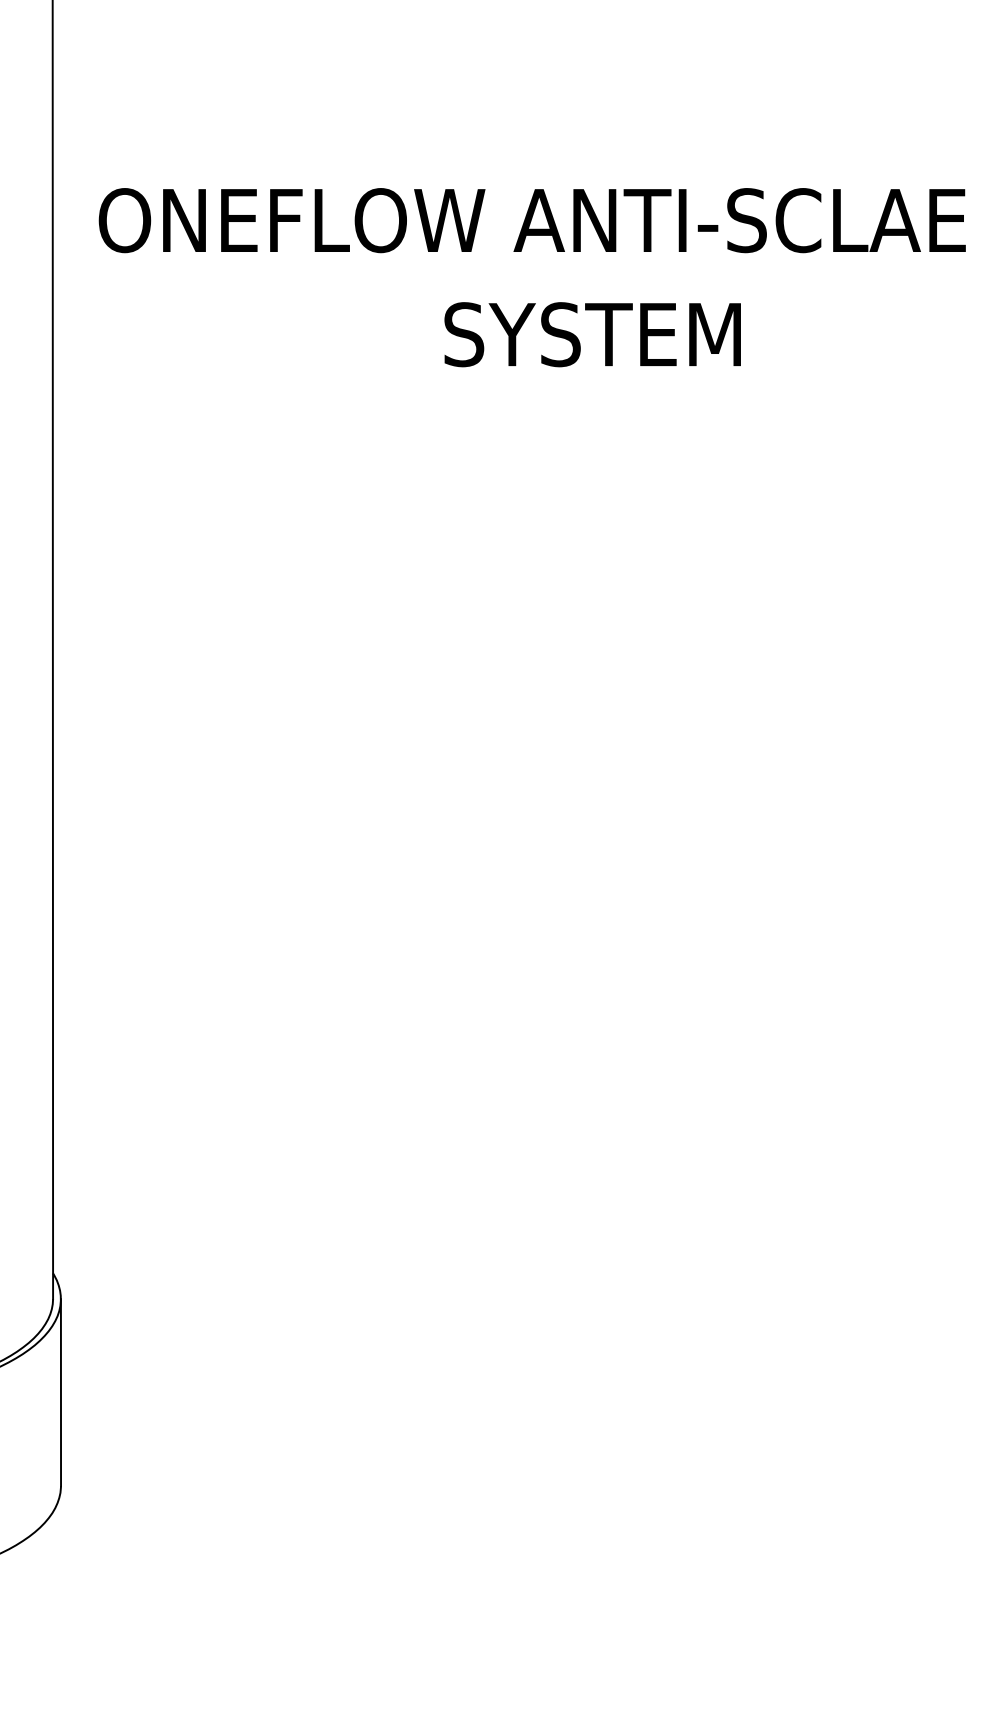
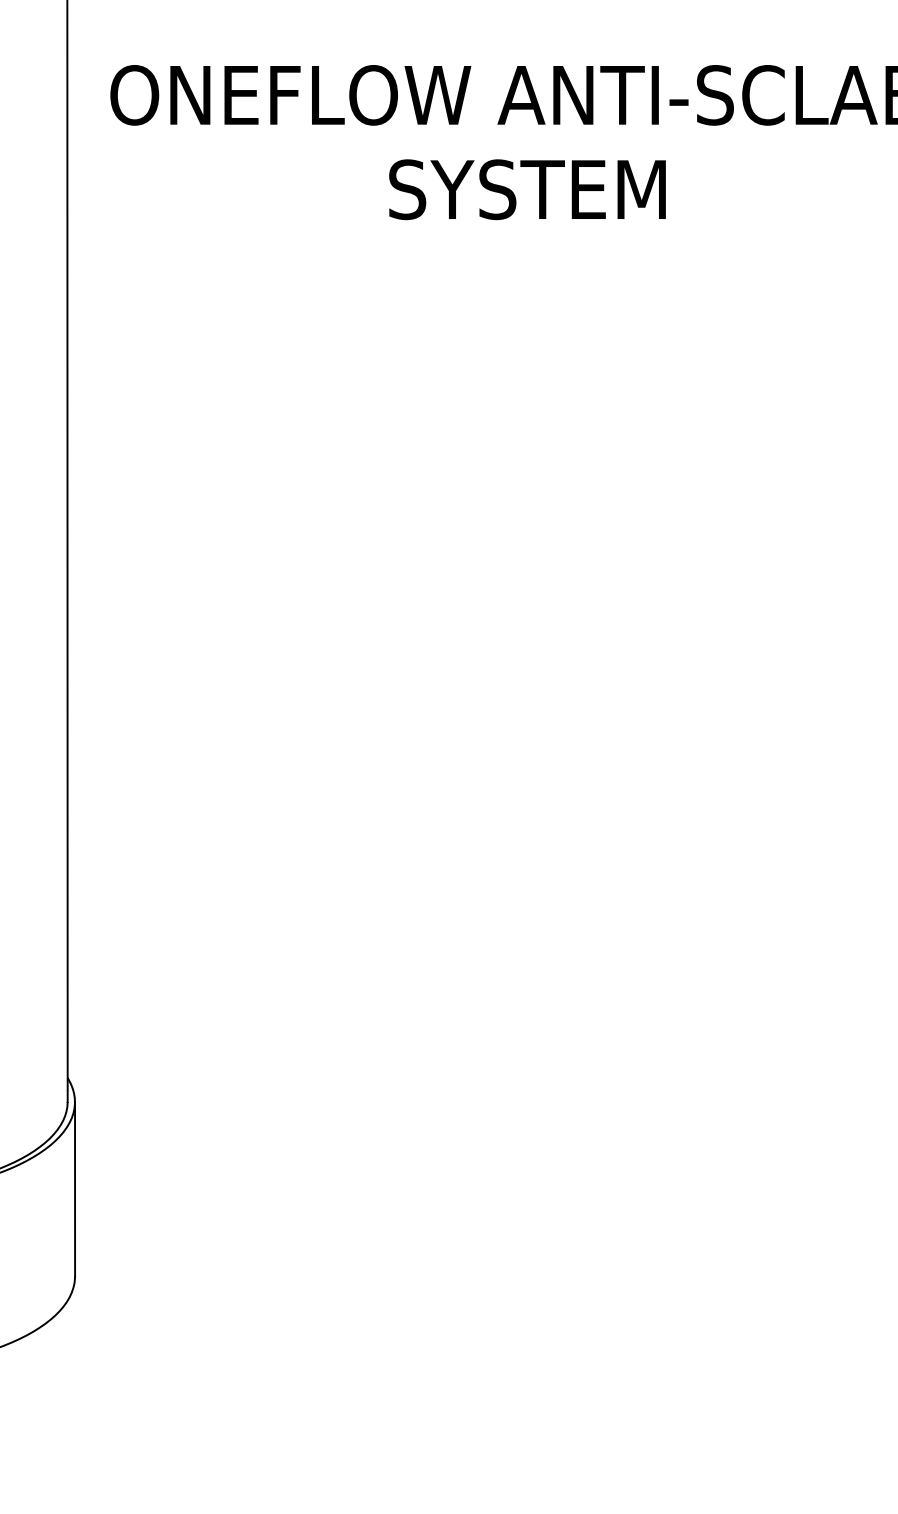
text: (592, 334) -> (527, 189), moved

